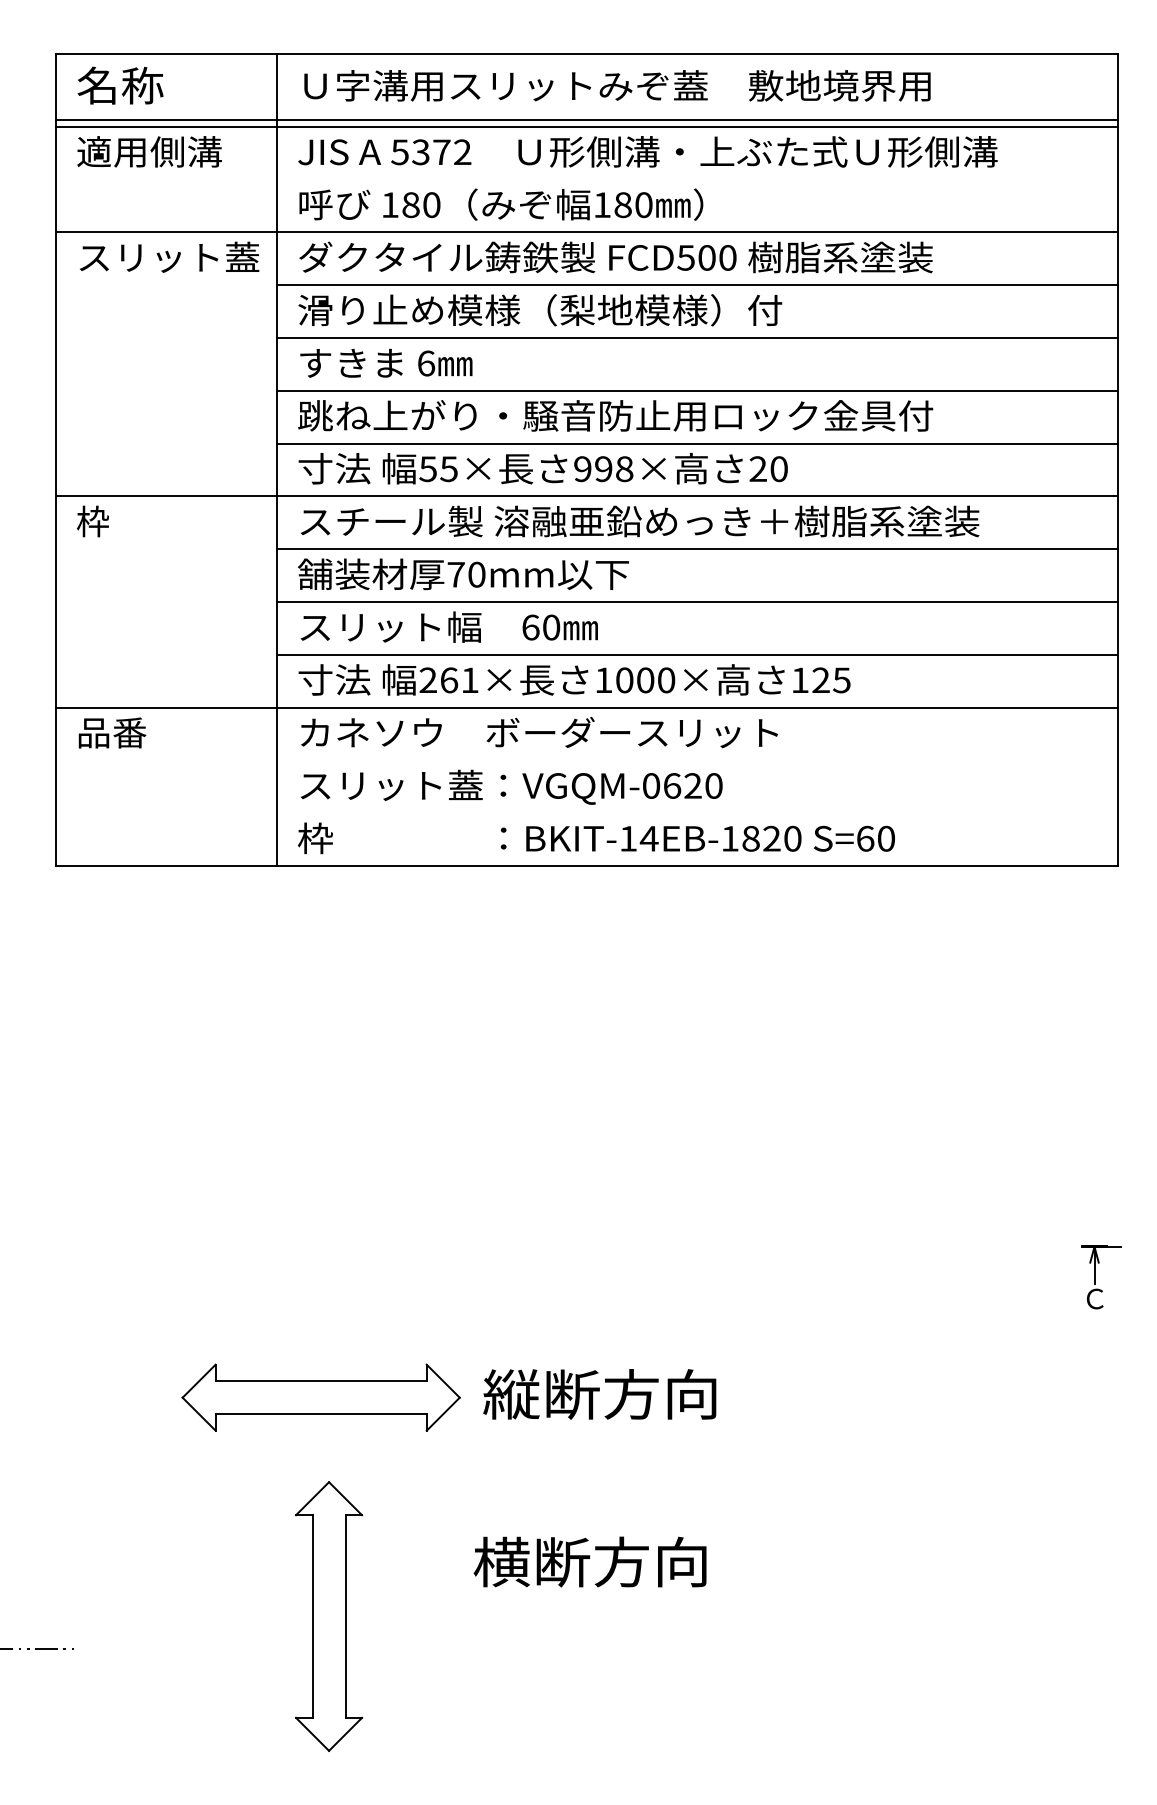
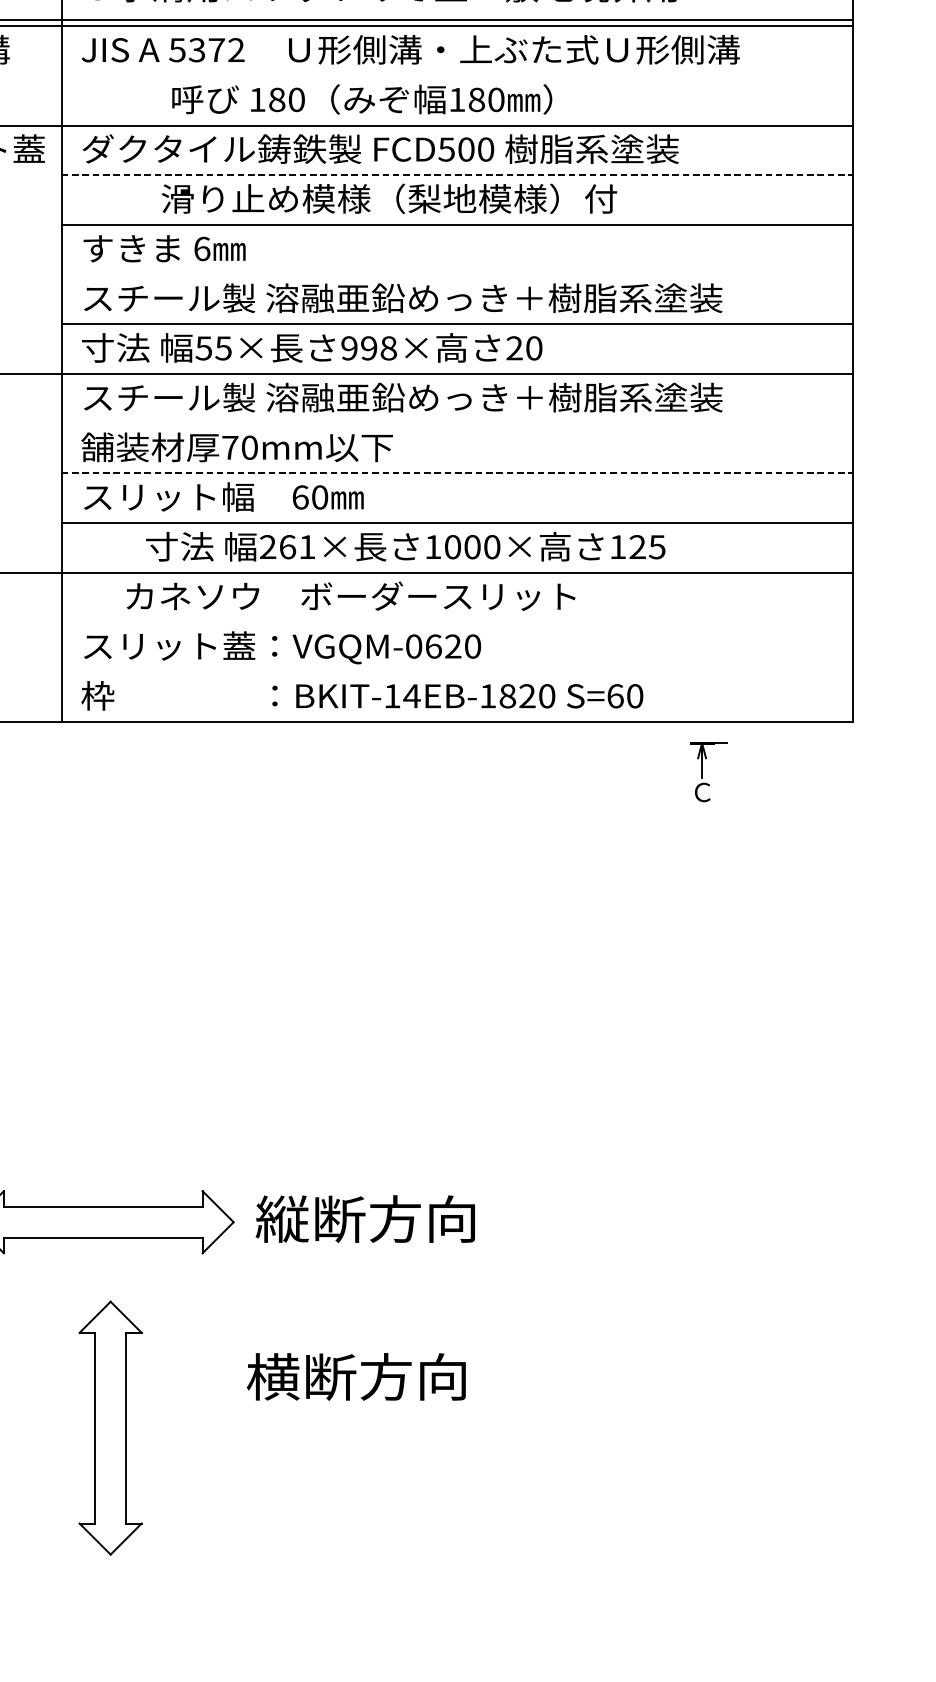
text: (501, 204) -> (362, 99), moved
line: (697, 285) -> (457, 175), solid -> dashed
text: (540, 310) -> (389, 199), moved
line: (697, 390) -> (457, 274), removed
text: (638, 415) -> (401, 297), 跳ね上がり・騒音防止用ロック金具付 -> スチール製 溶融亜鉛めっき＋樹脂系塗装
line: (697, 549) -> (457, 423), removed
line: (697, 602) -> (457, 473), solid -> dashed
text: (574, 679) -> (405, 546), moved
text: (539, 732) -> (351, 596), moved
part: (1101, 1277) -> (708, 772), moved

